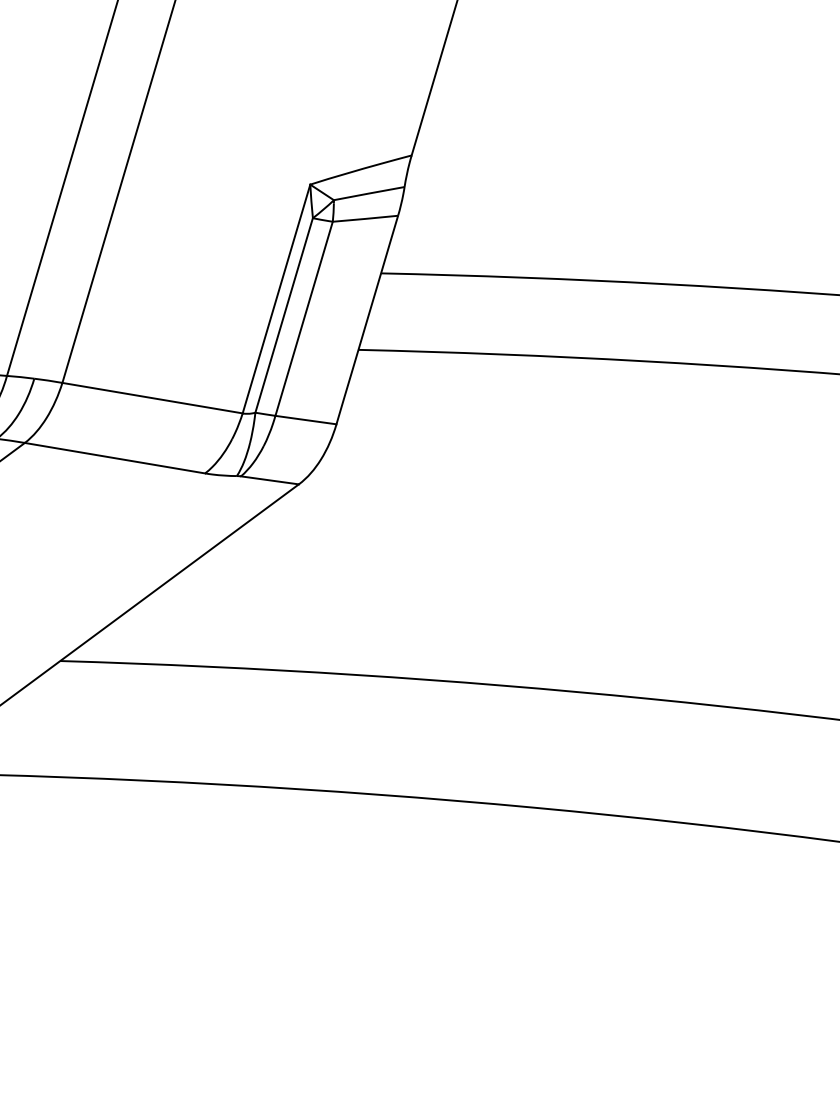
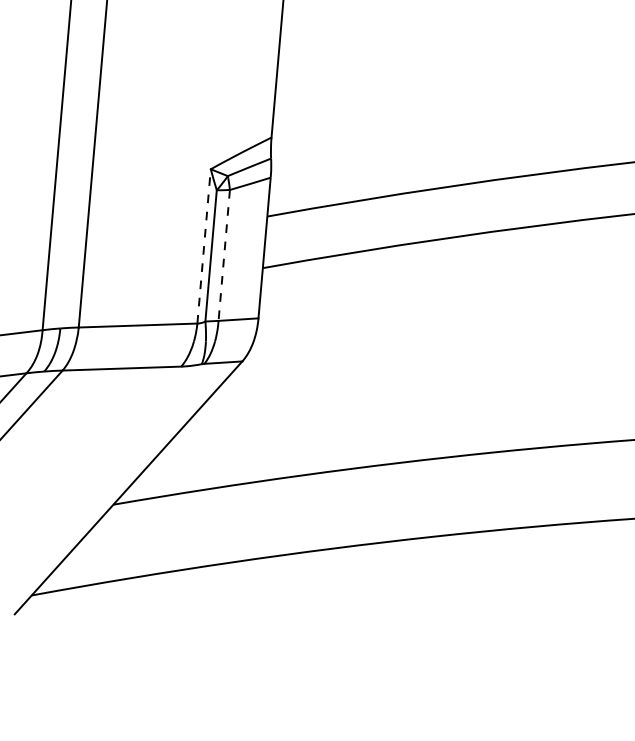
line: (277, 297) -> (204, 245), solid -> dashed
line: (304, 318) -> (224, 255), solid -> dashed

